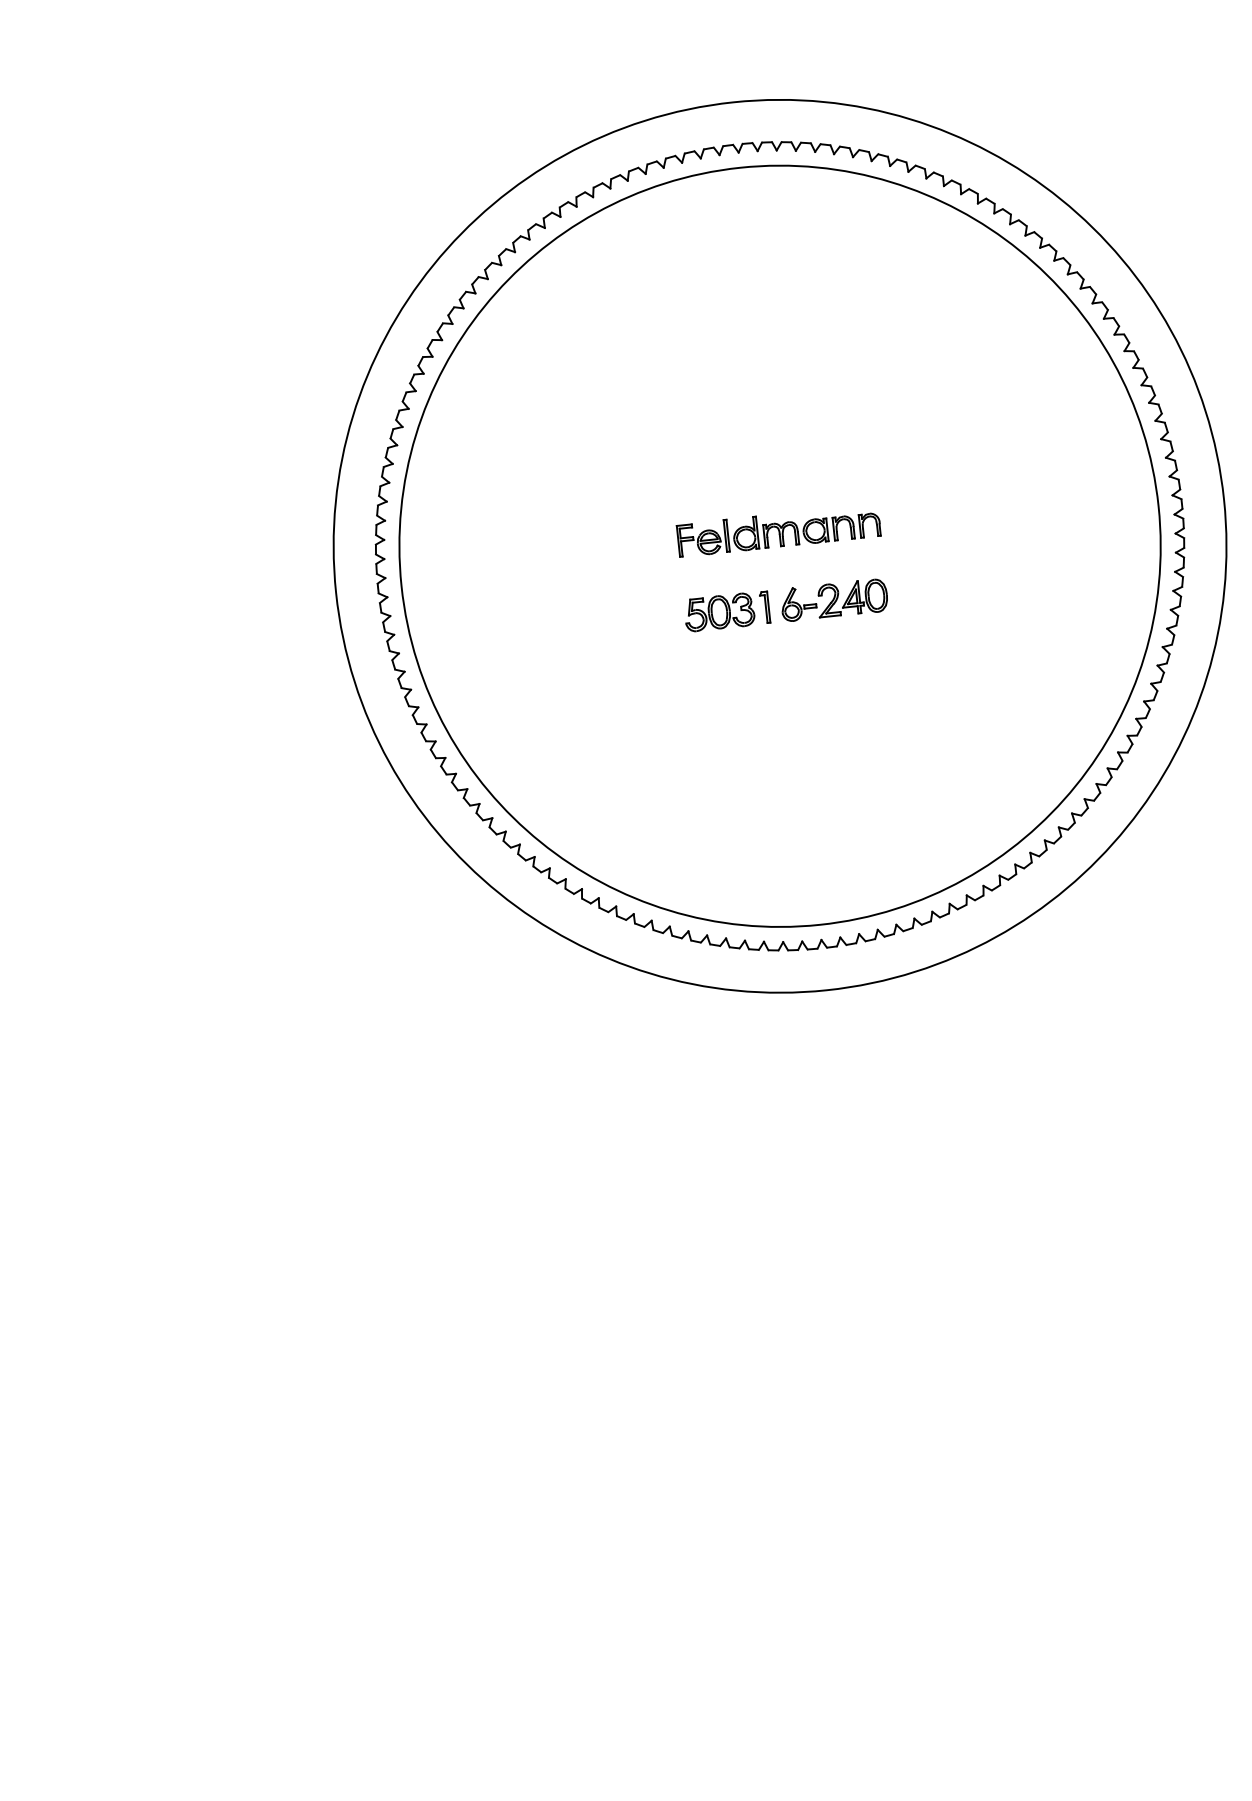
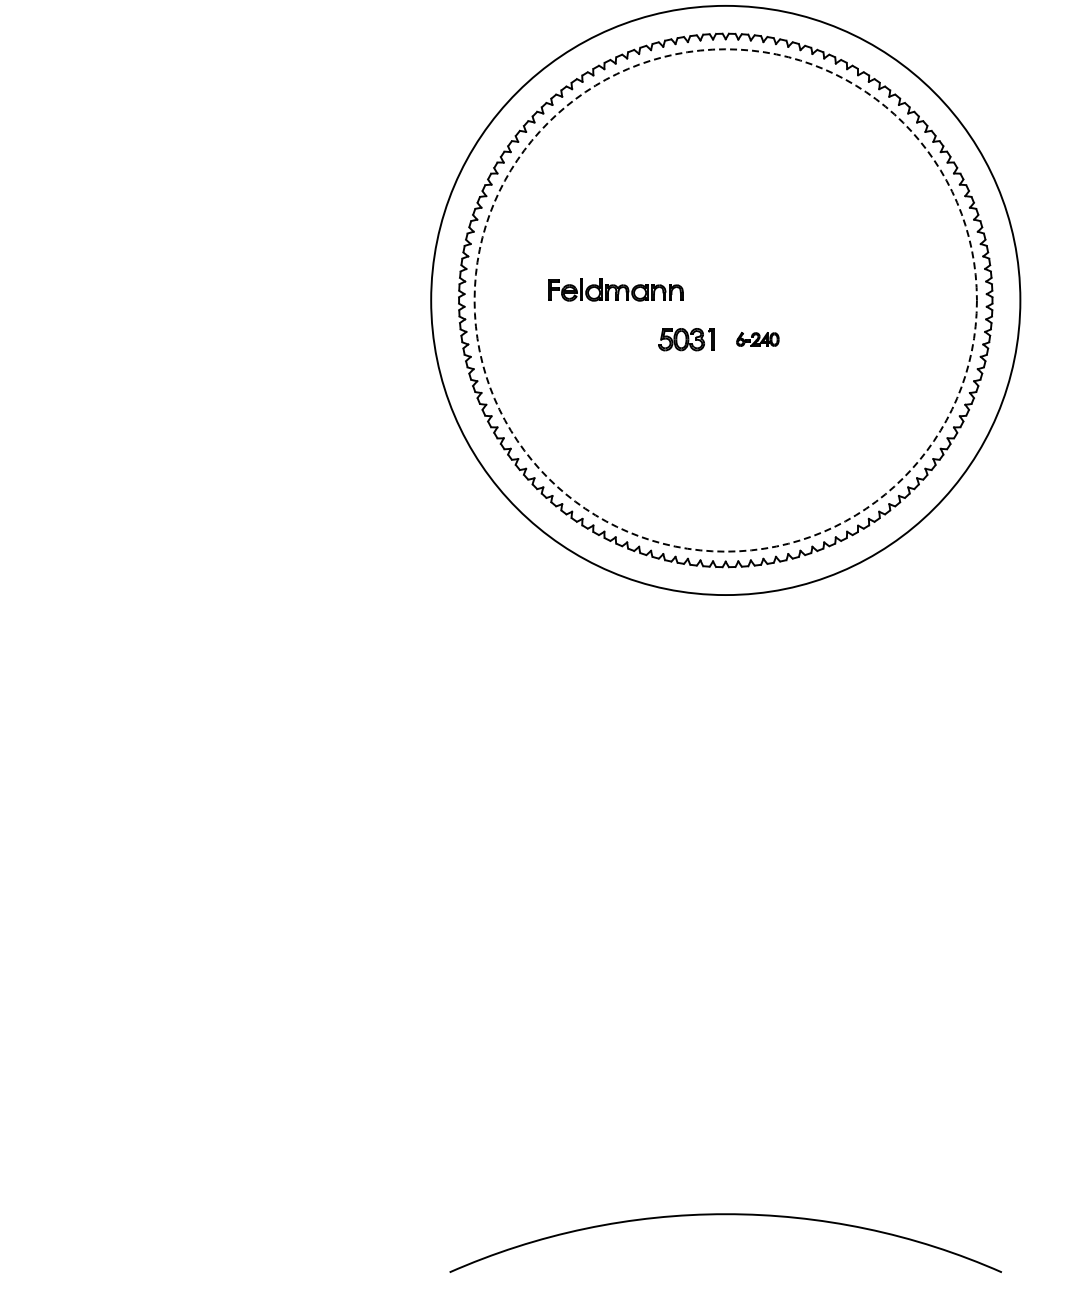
part: (777, 529) -> (615, 289), moved
circle: (779, 546) -> (725, 300), solid -> dashed
part: (834, 600) -> (757, 339), size x0.6

